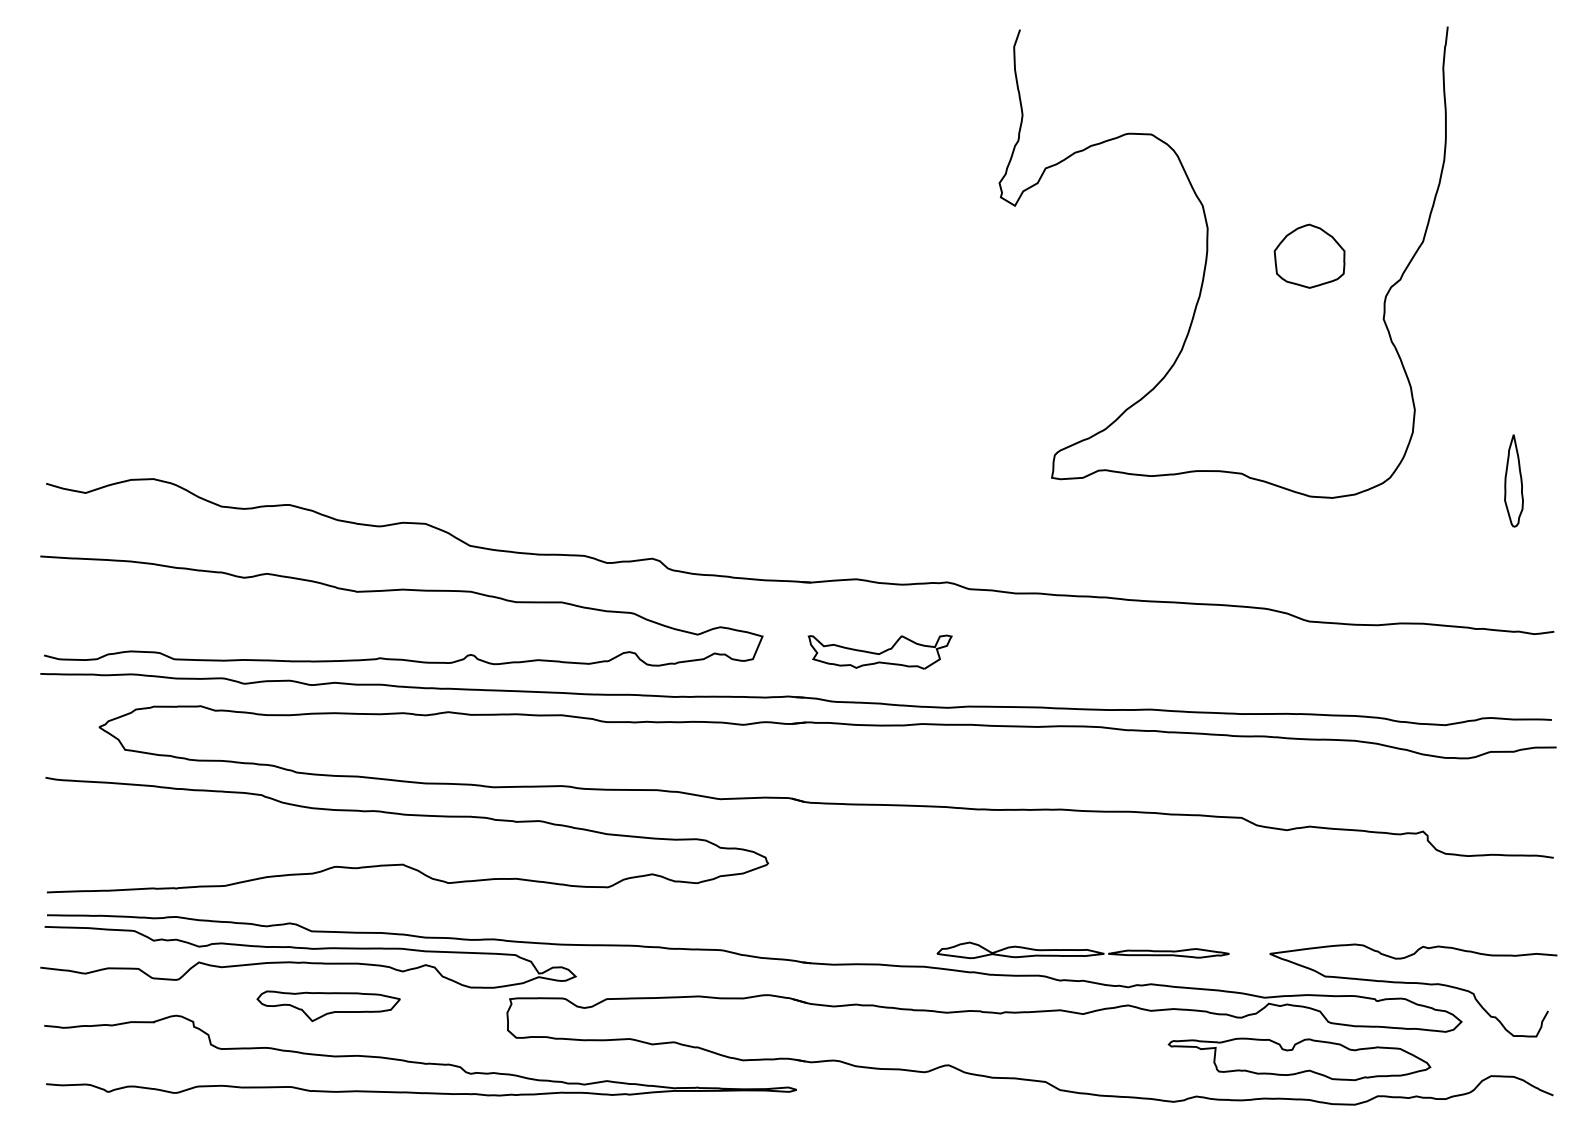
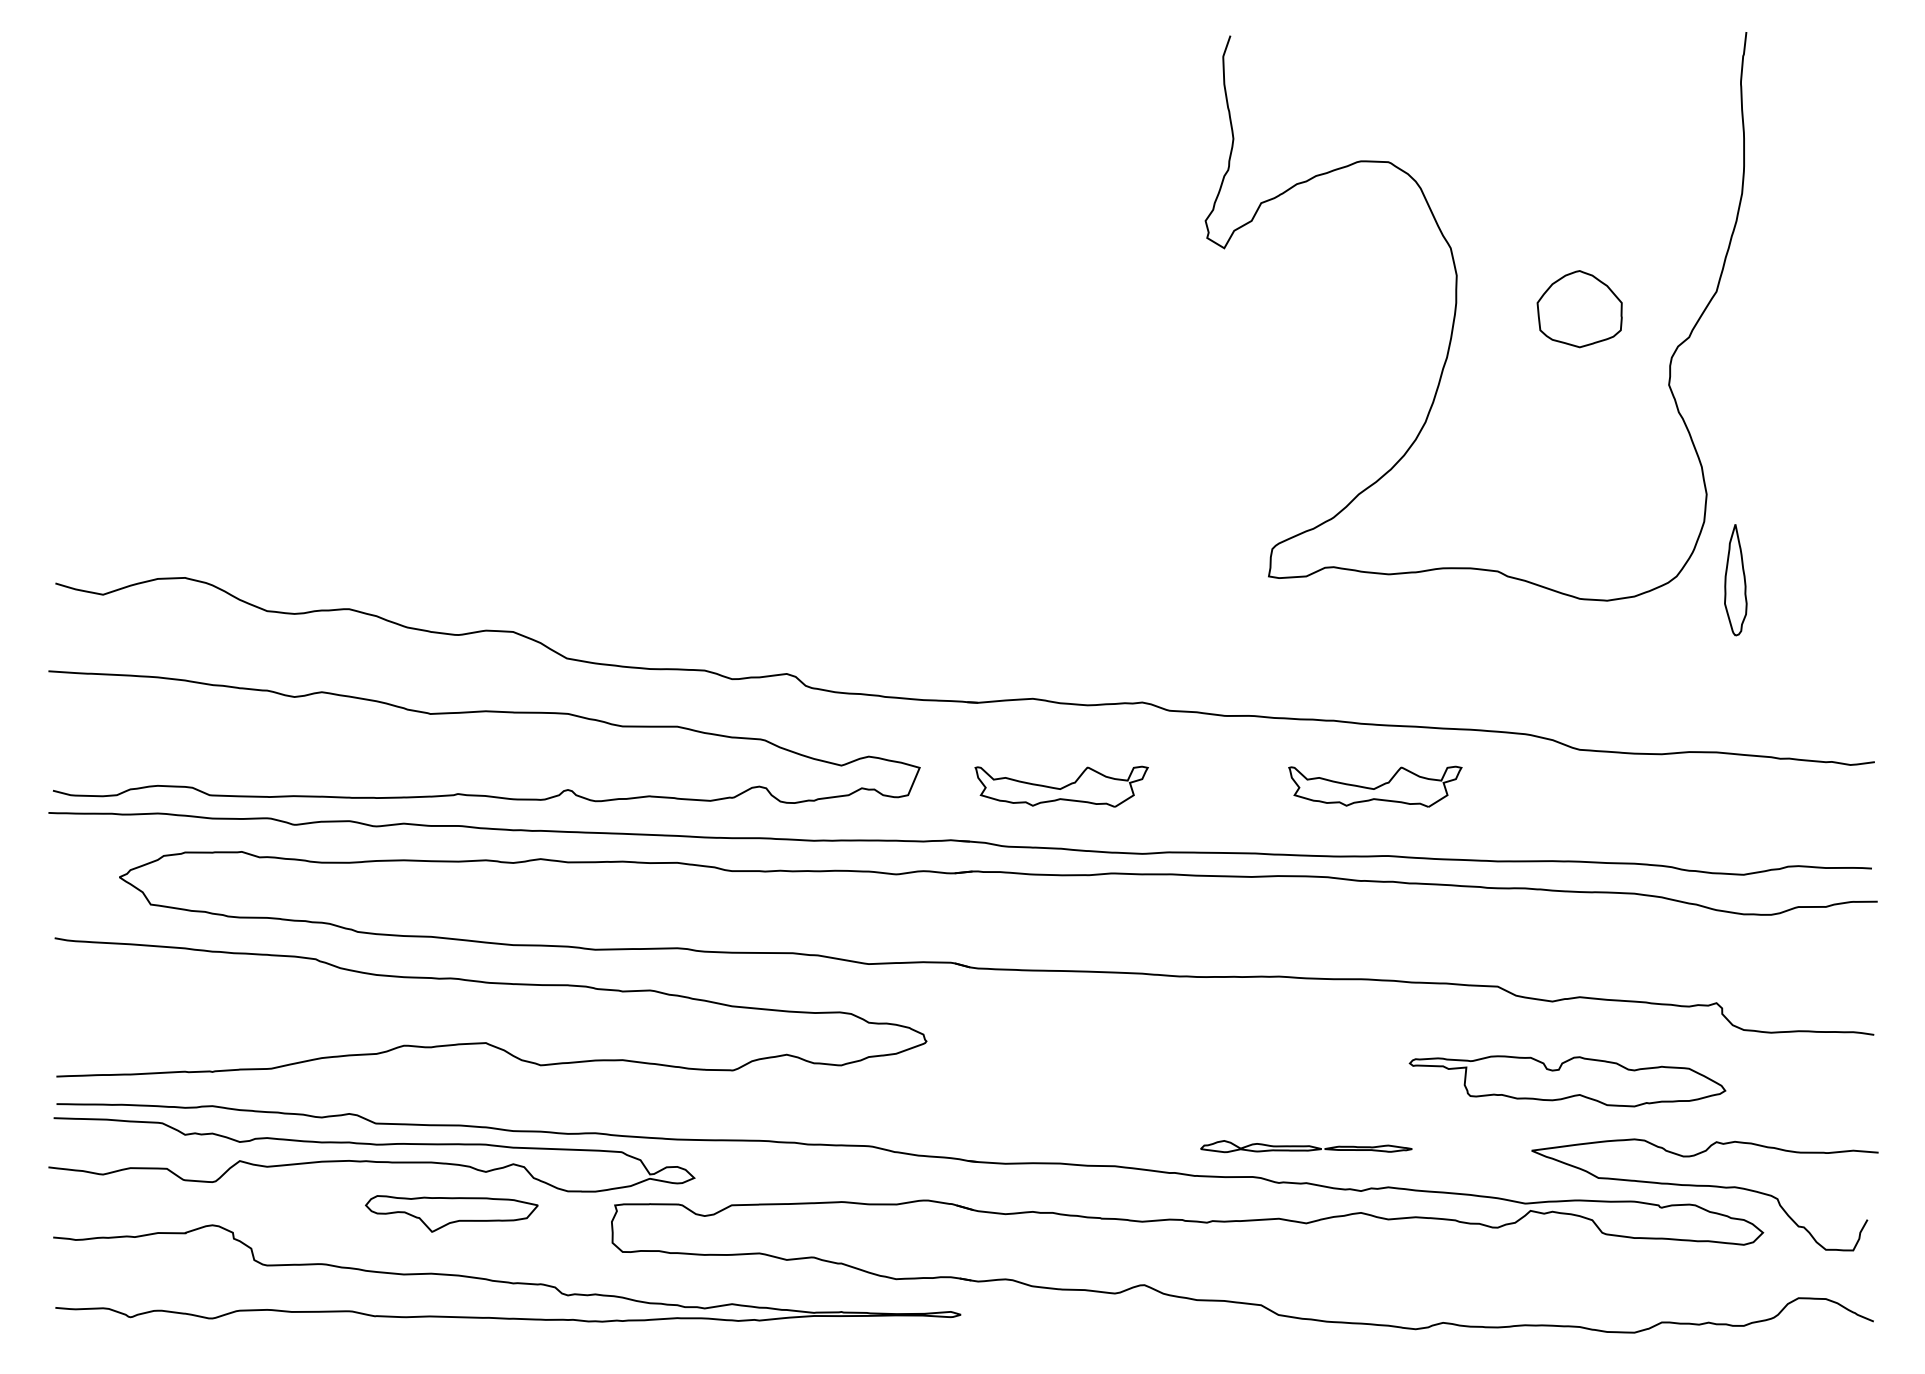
part: (1513, 480) -> (1735, 579), moved
part: (1139, 651) -> (1374, 785), added
part: (1082, 950) -> (1305, 1146), size x0.6
part: (328, 1006) -> (451, 1214), moved
part: (1299, 1059) -> (1567, 1081), moved

